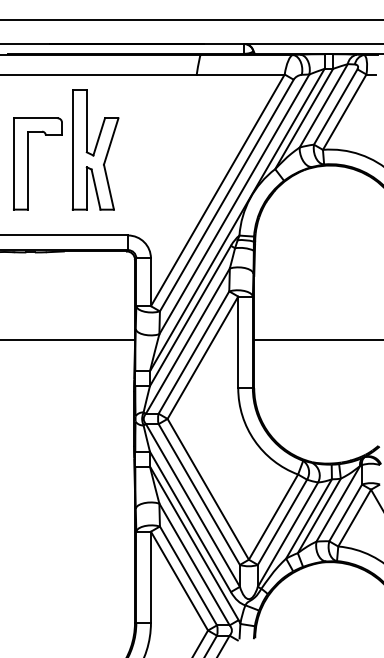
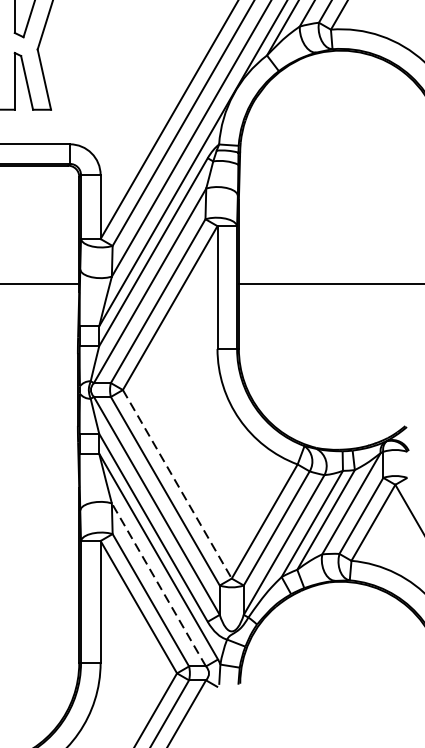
line: (208, 489) -> (177, 484), solid -> dashed
line: (194, 564) -> (158, 584), solid -> dashed

